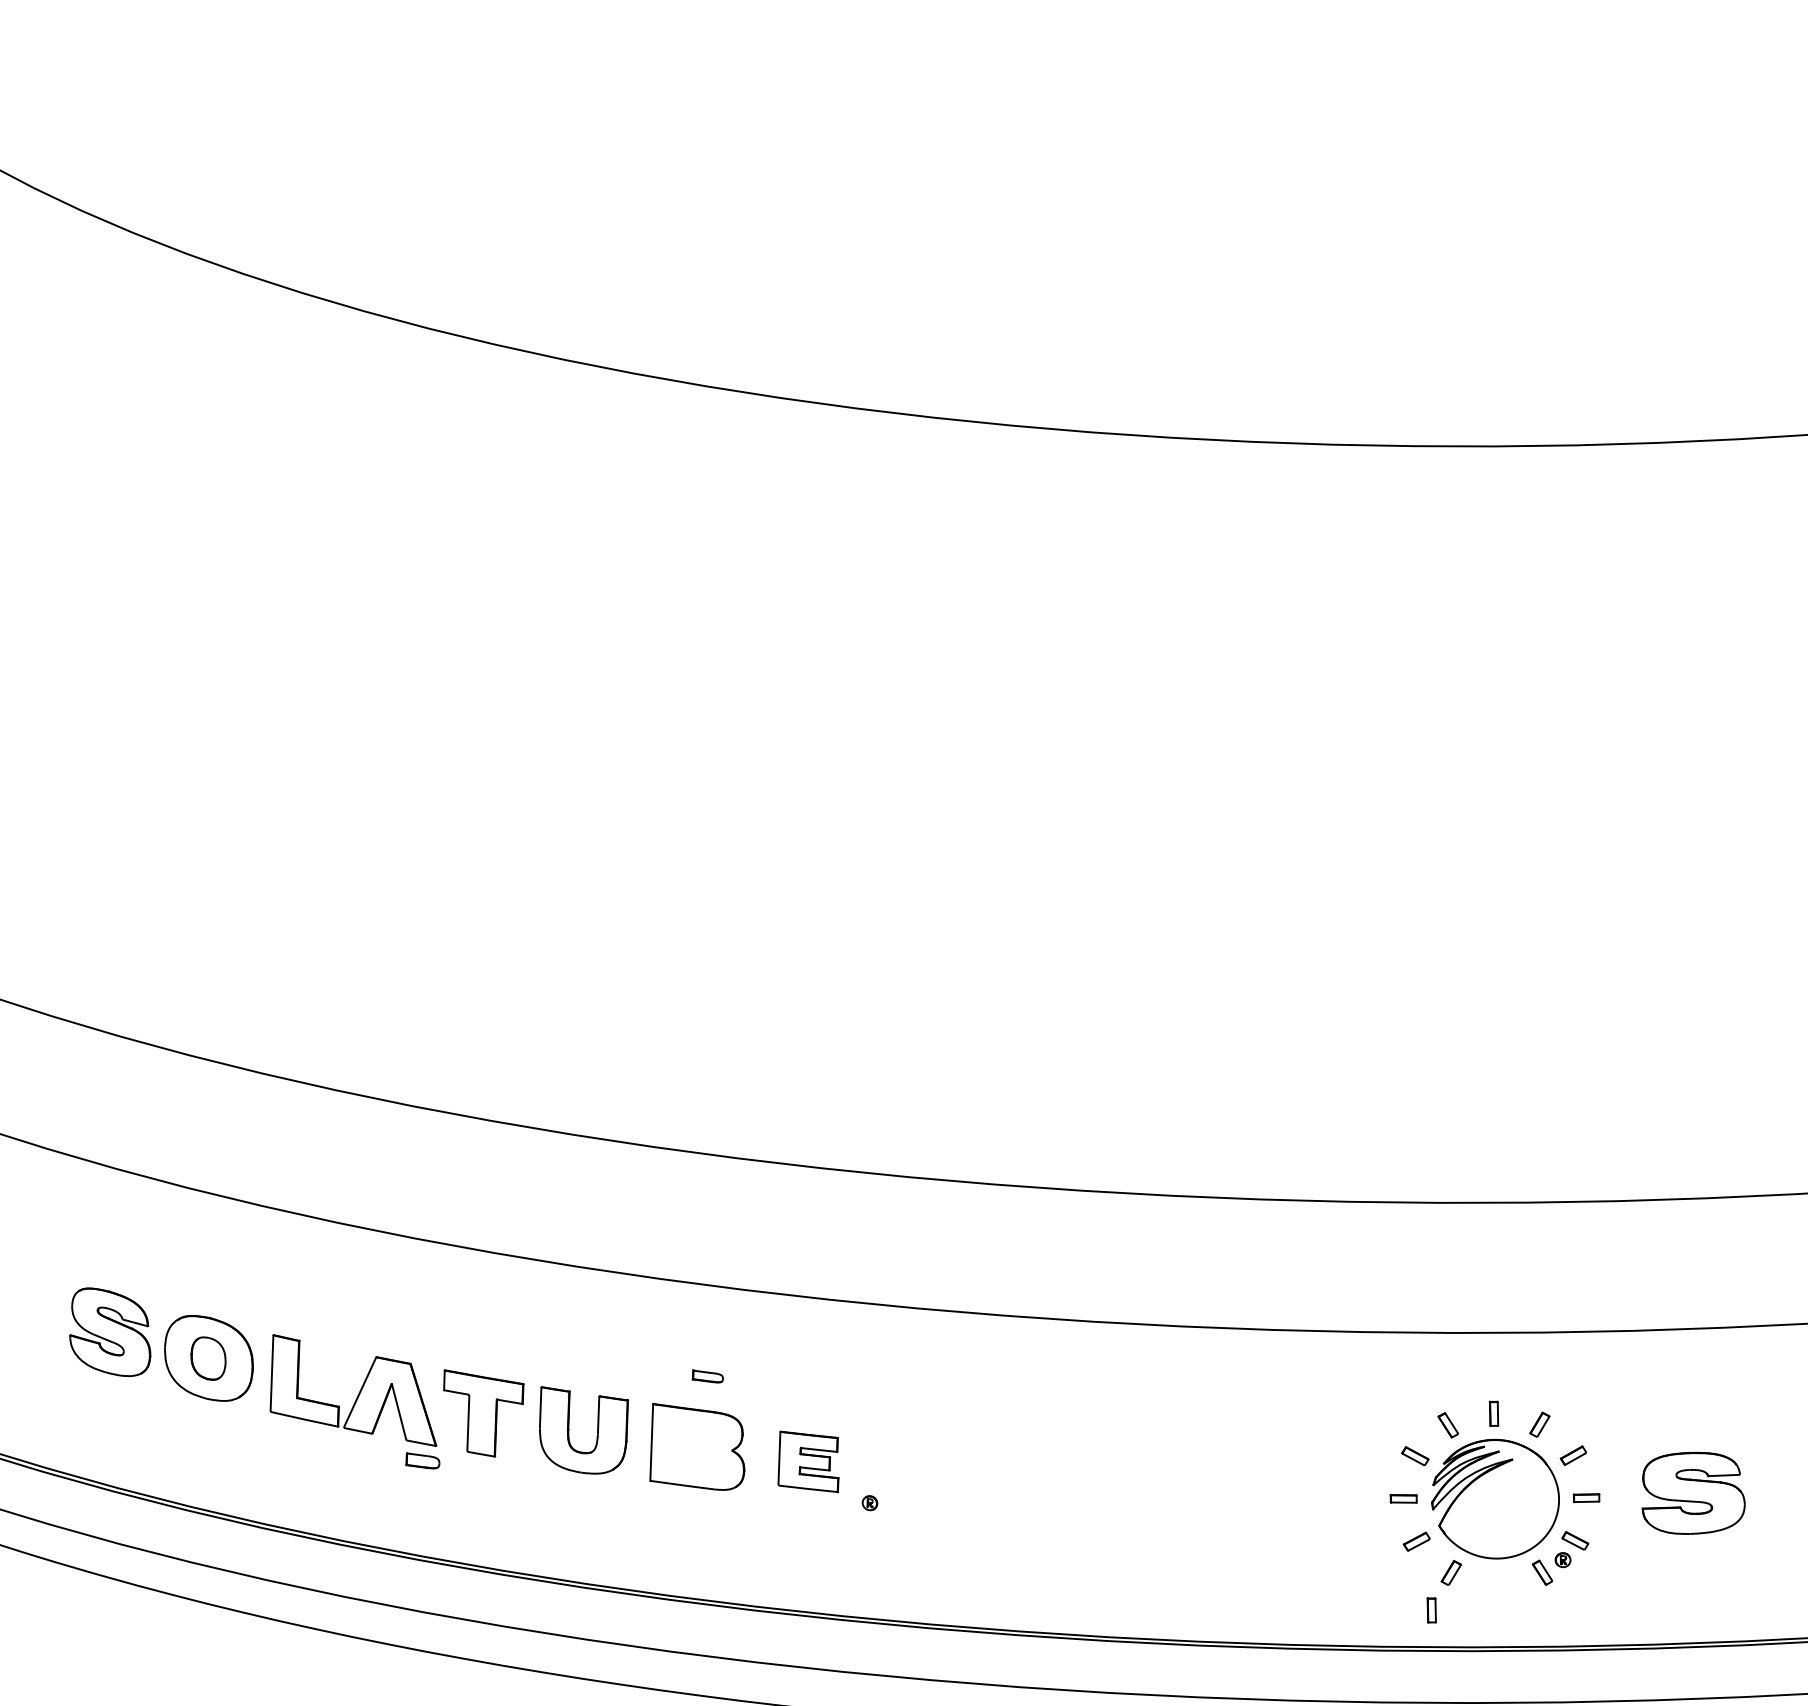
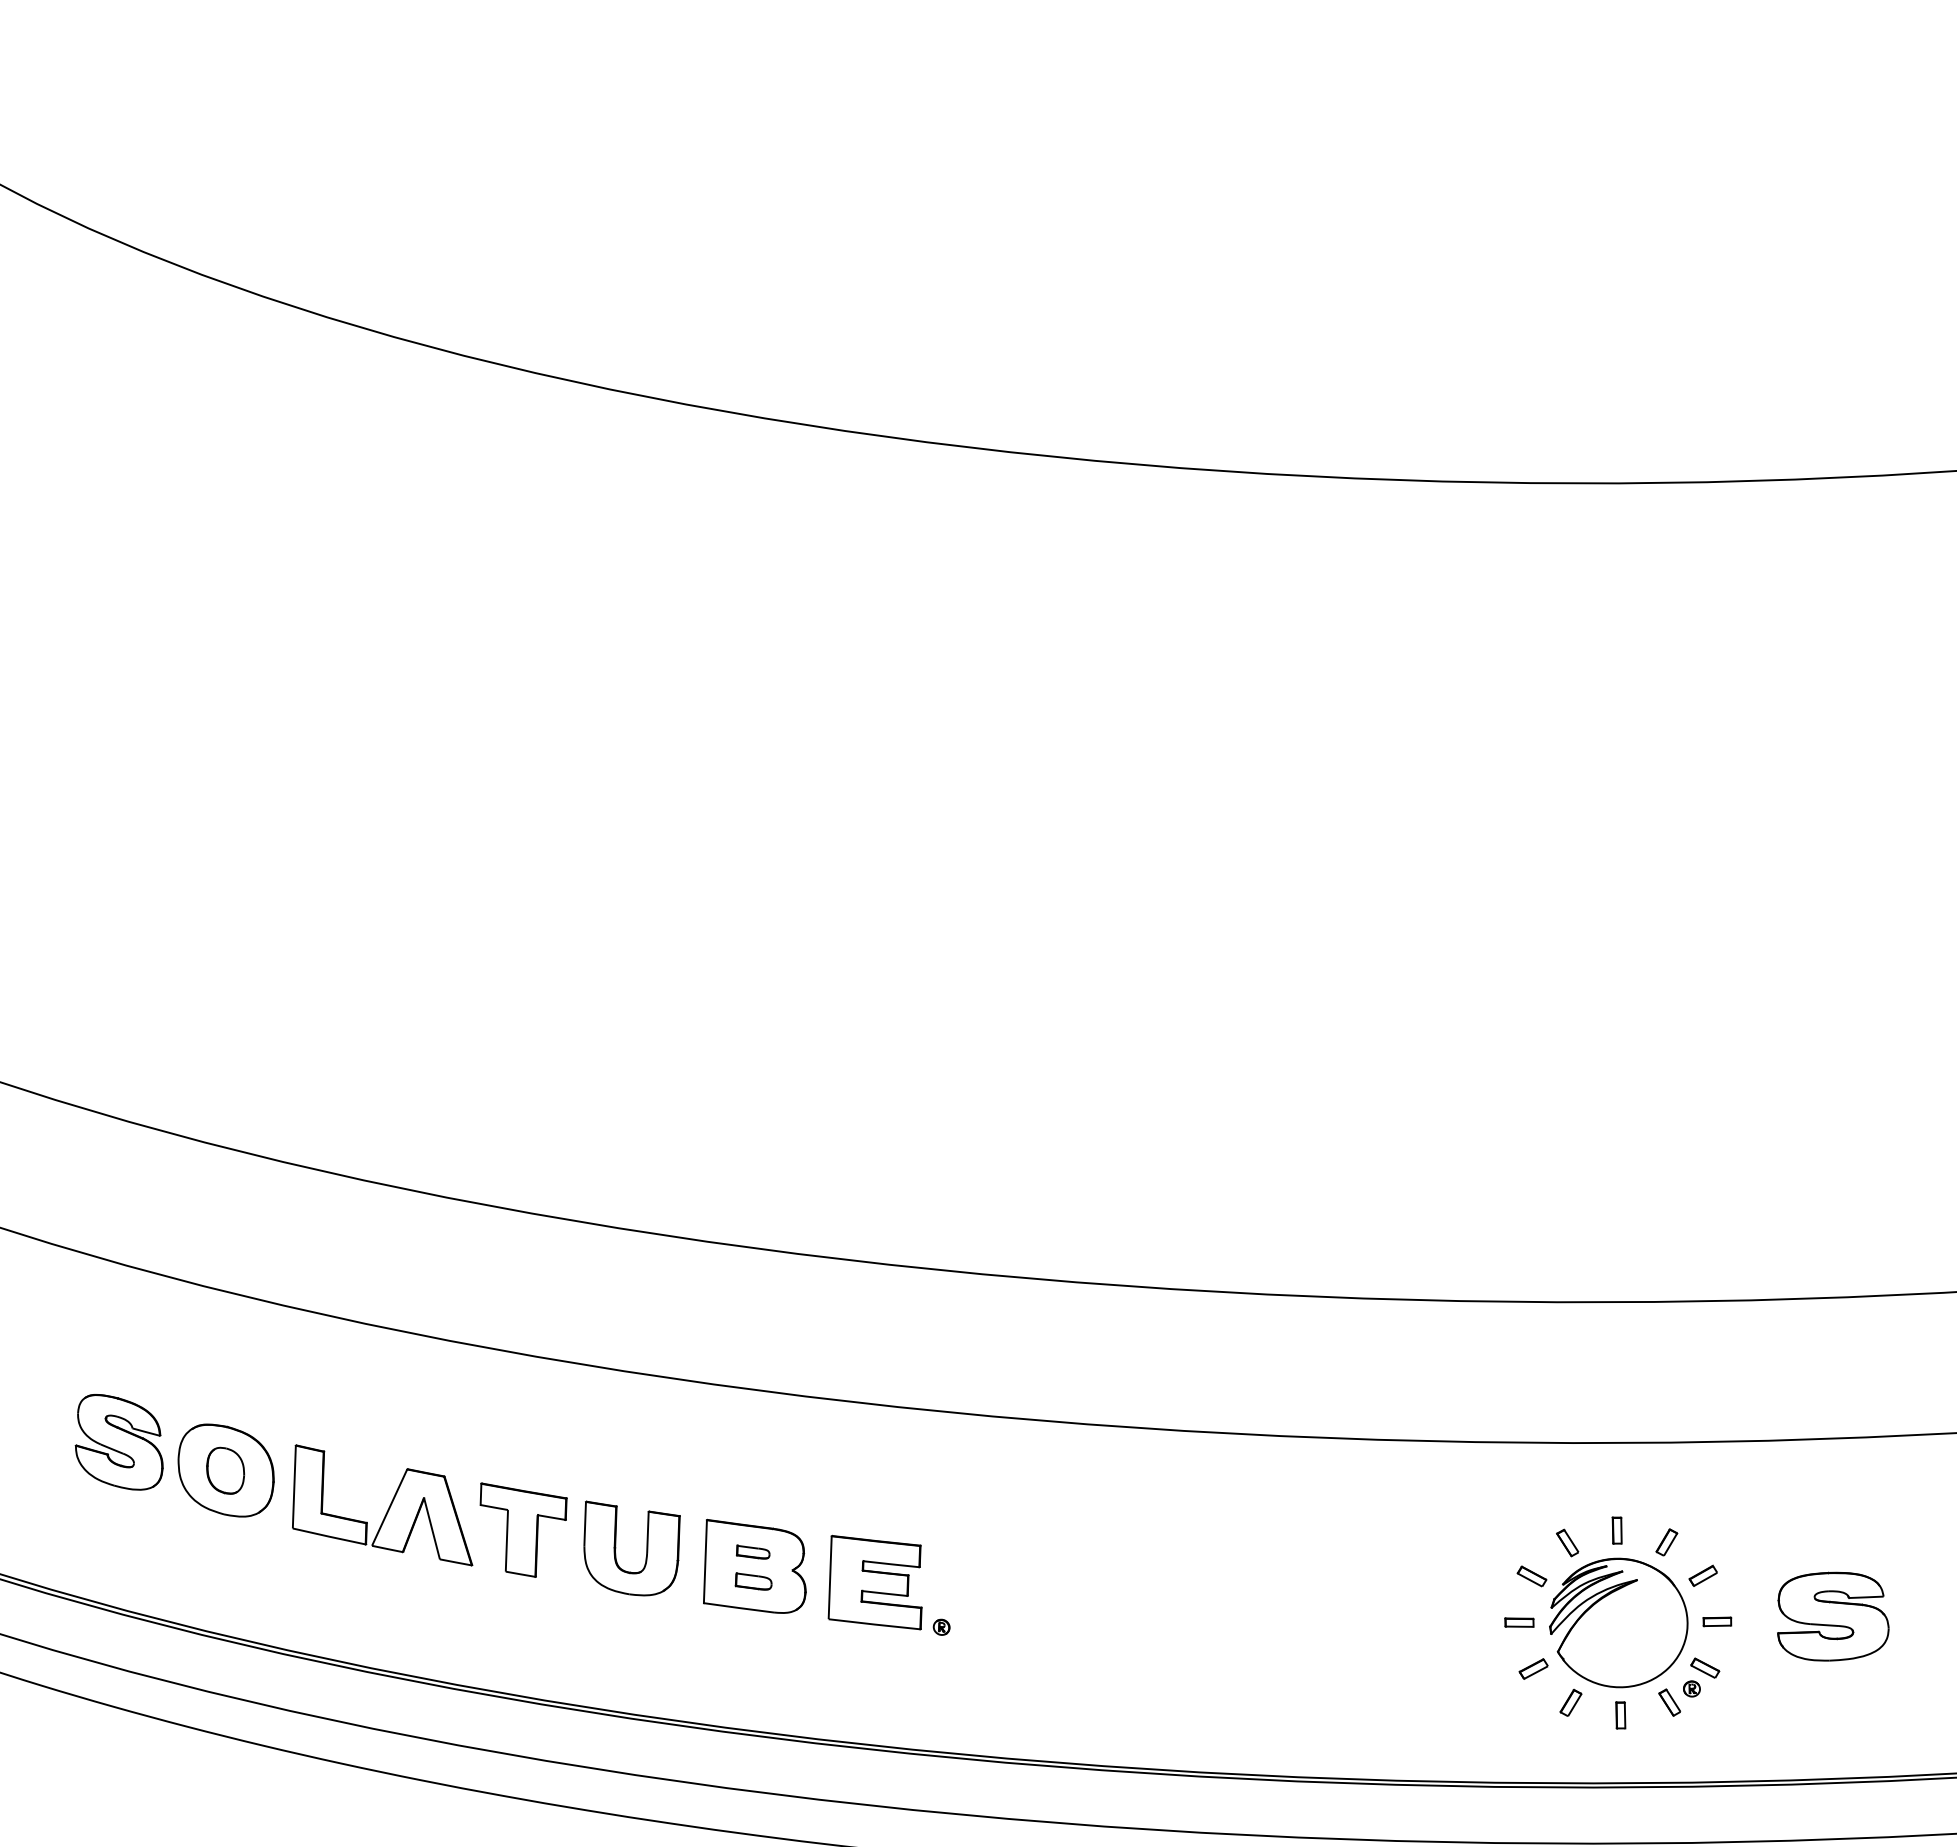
part: (708, 1375) -> (753, 1551), moved
part: (422, 1460) -> (753, 1581), moved
part: (807, 1461) -> (874, 1582), size x1.43
part: (1431, 1610) -> (1620, 1715), moved

